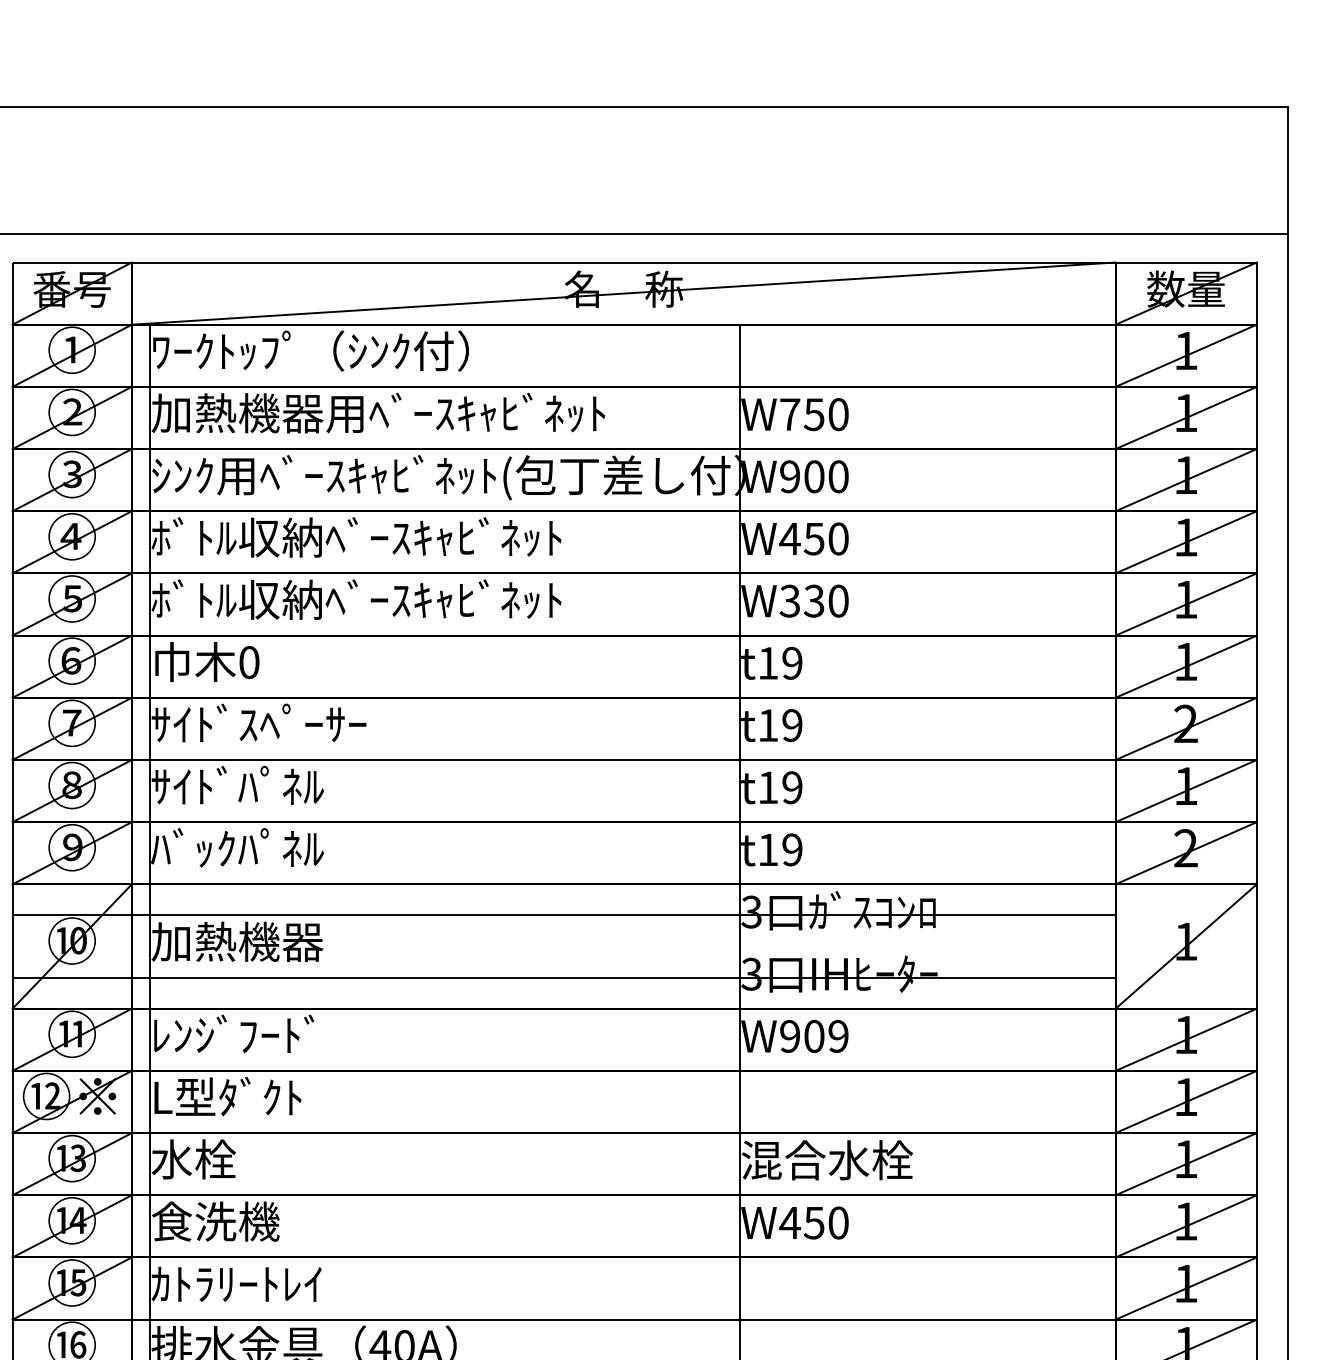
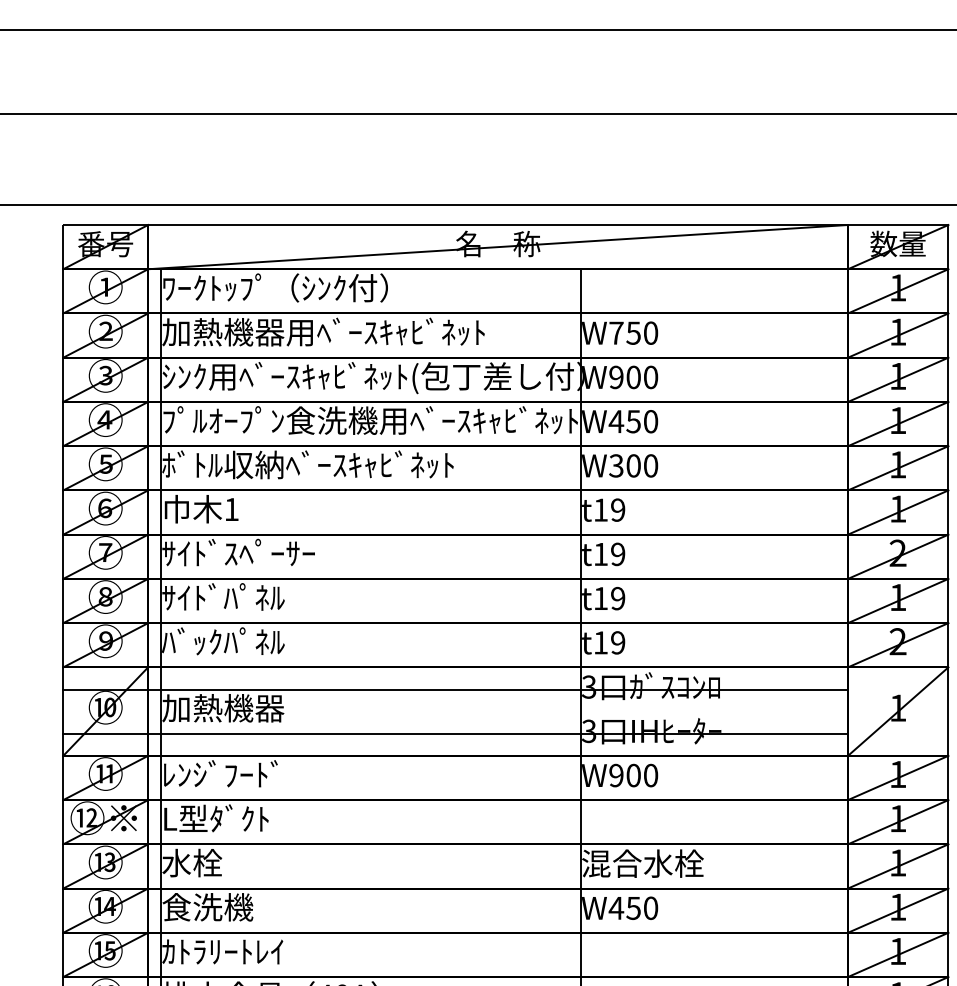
text: (442, 537) -> (369, 420), ﾎﾞﾄﾙ収納ﾍﾞｰｽｷｬﾋﾞﾈｯﾄ -> ﾌﾟﾙｵｰﾌﾟﾝ食洗機用ﾍﾞｰｽｷｬﾋﾞﾈｯﾄ
text: (814, 600) -> (633, 465), W330 -> W300
text: (248, 662) -> (231, 509), 0 -> 1
text: (837, 1036) -> (650, 775), W909 -> W900

